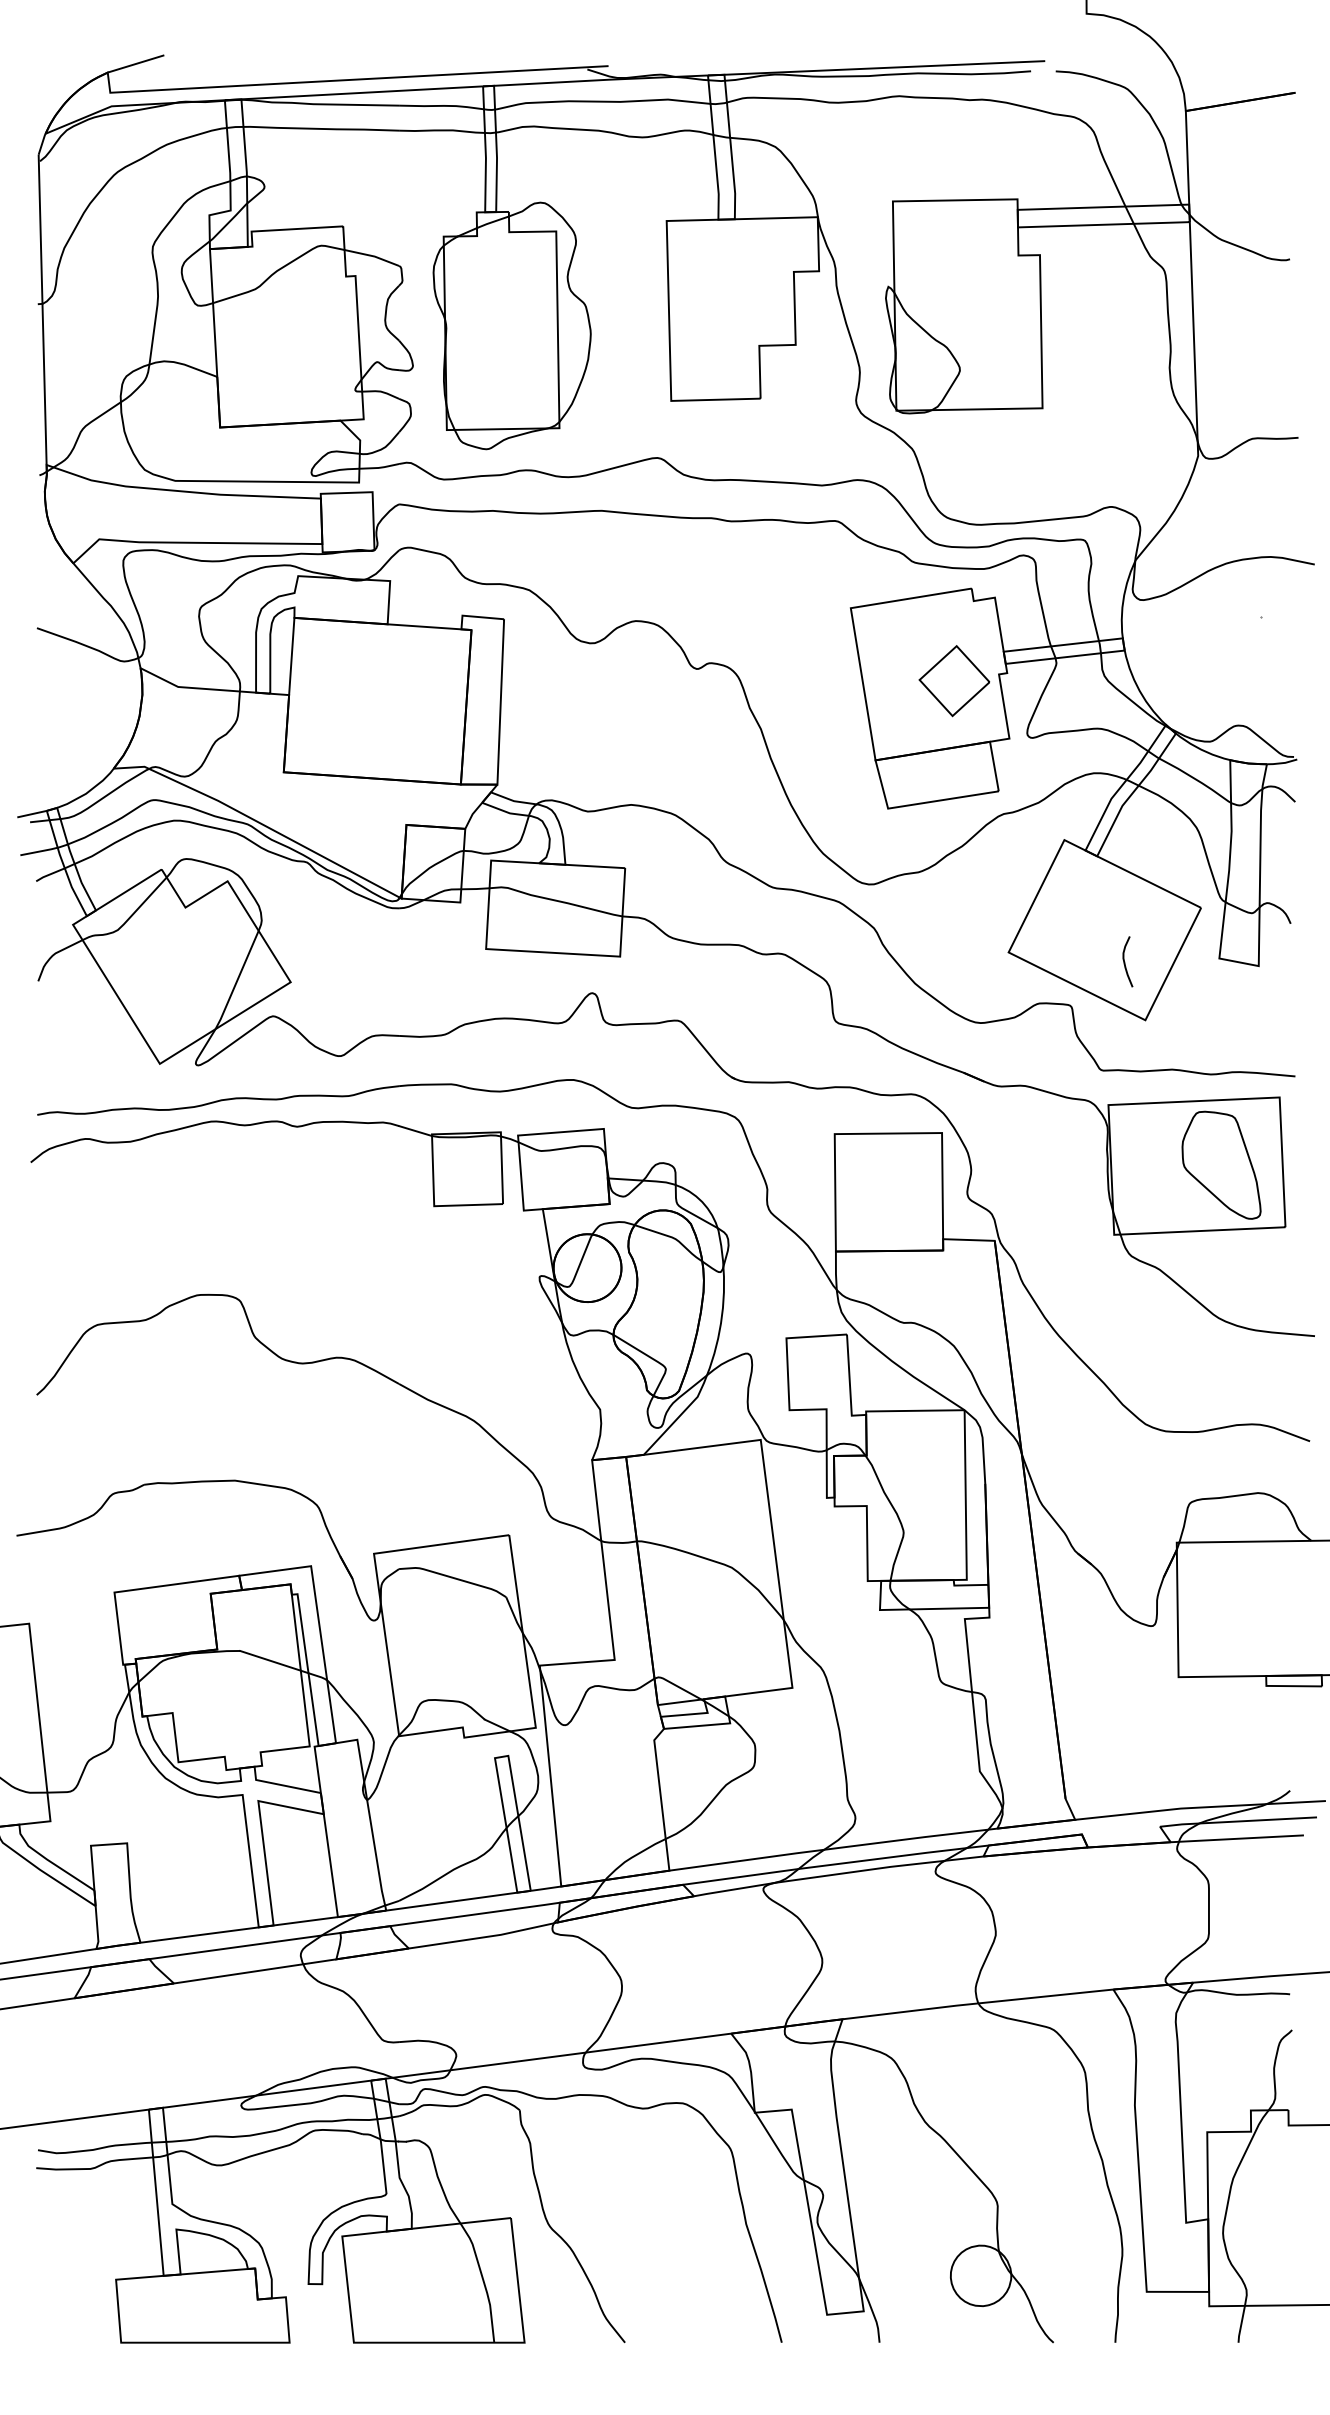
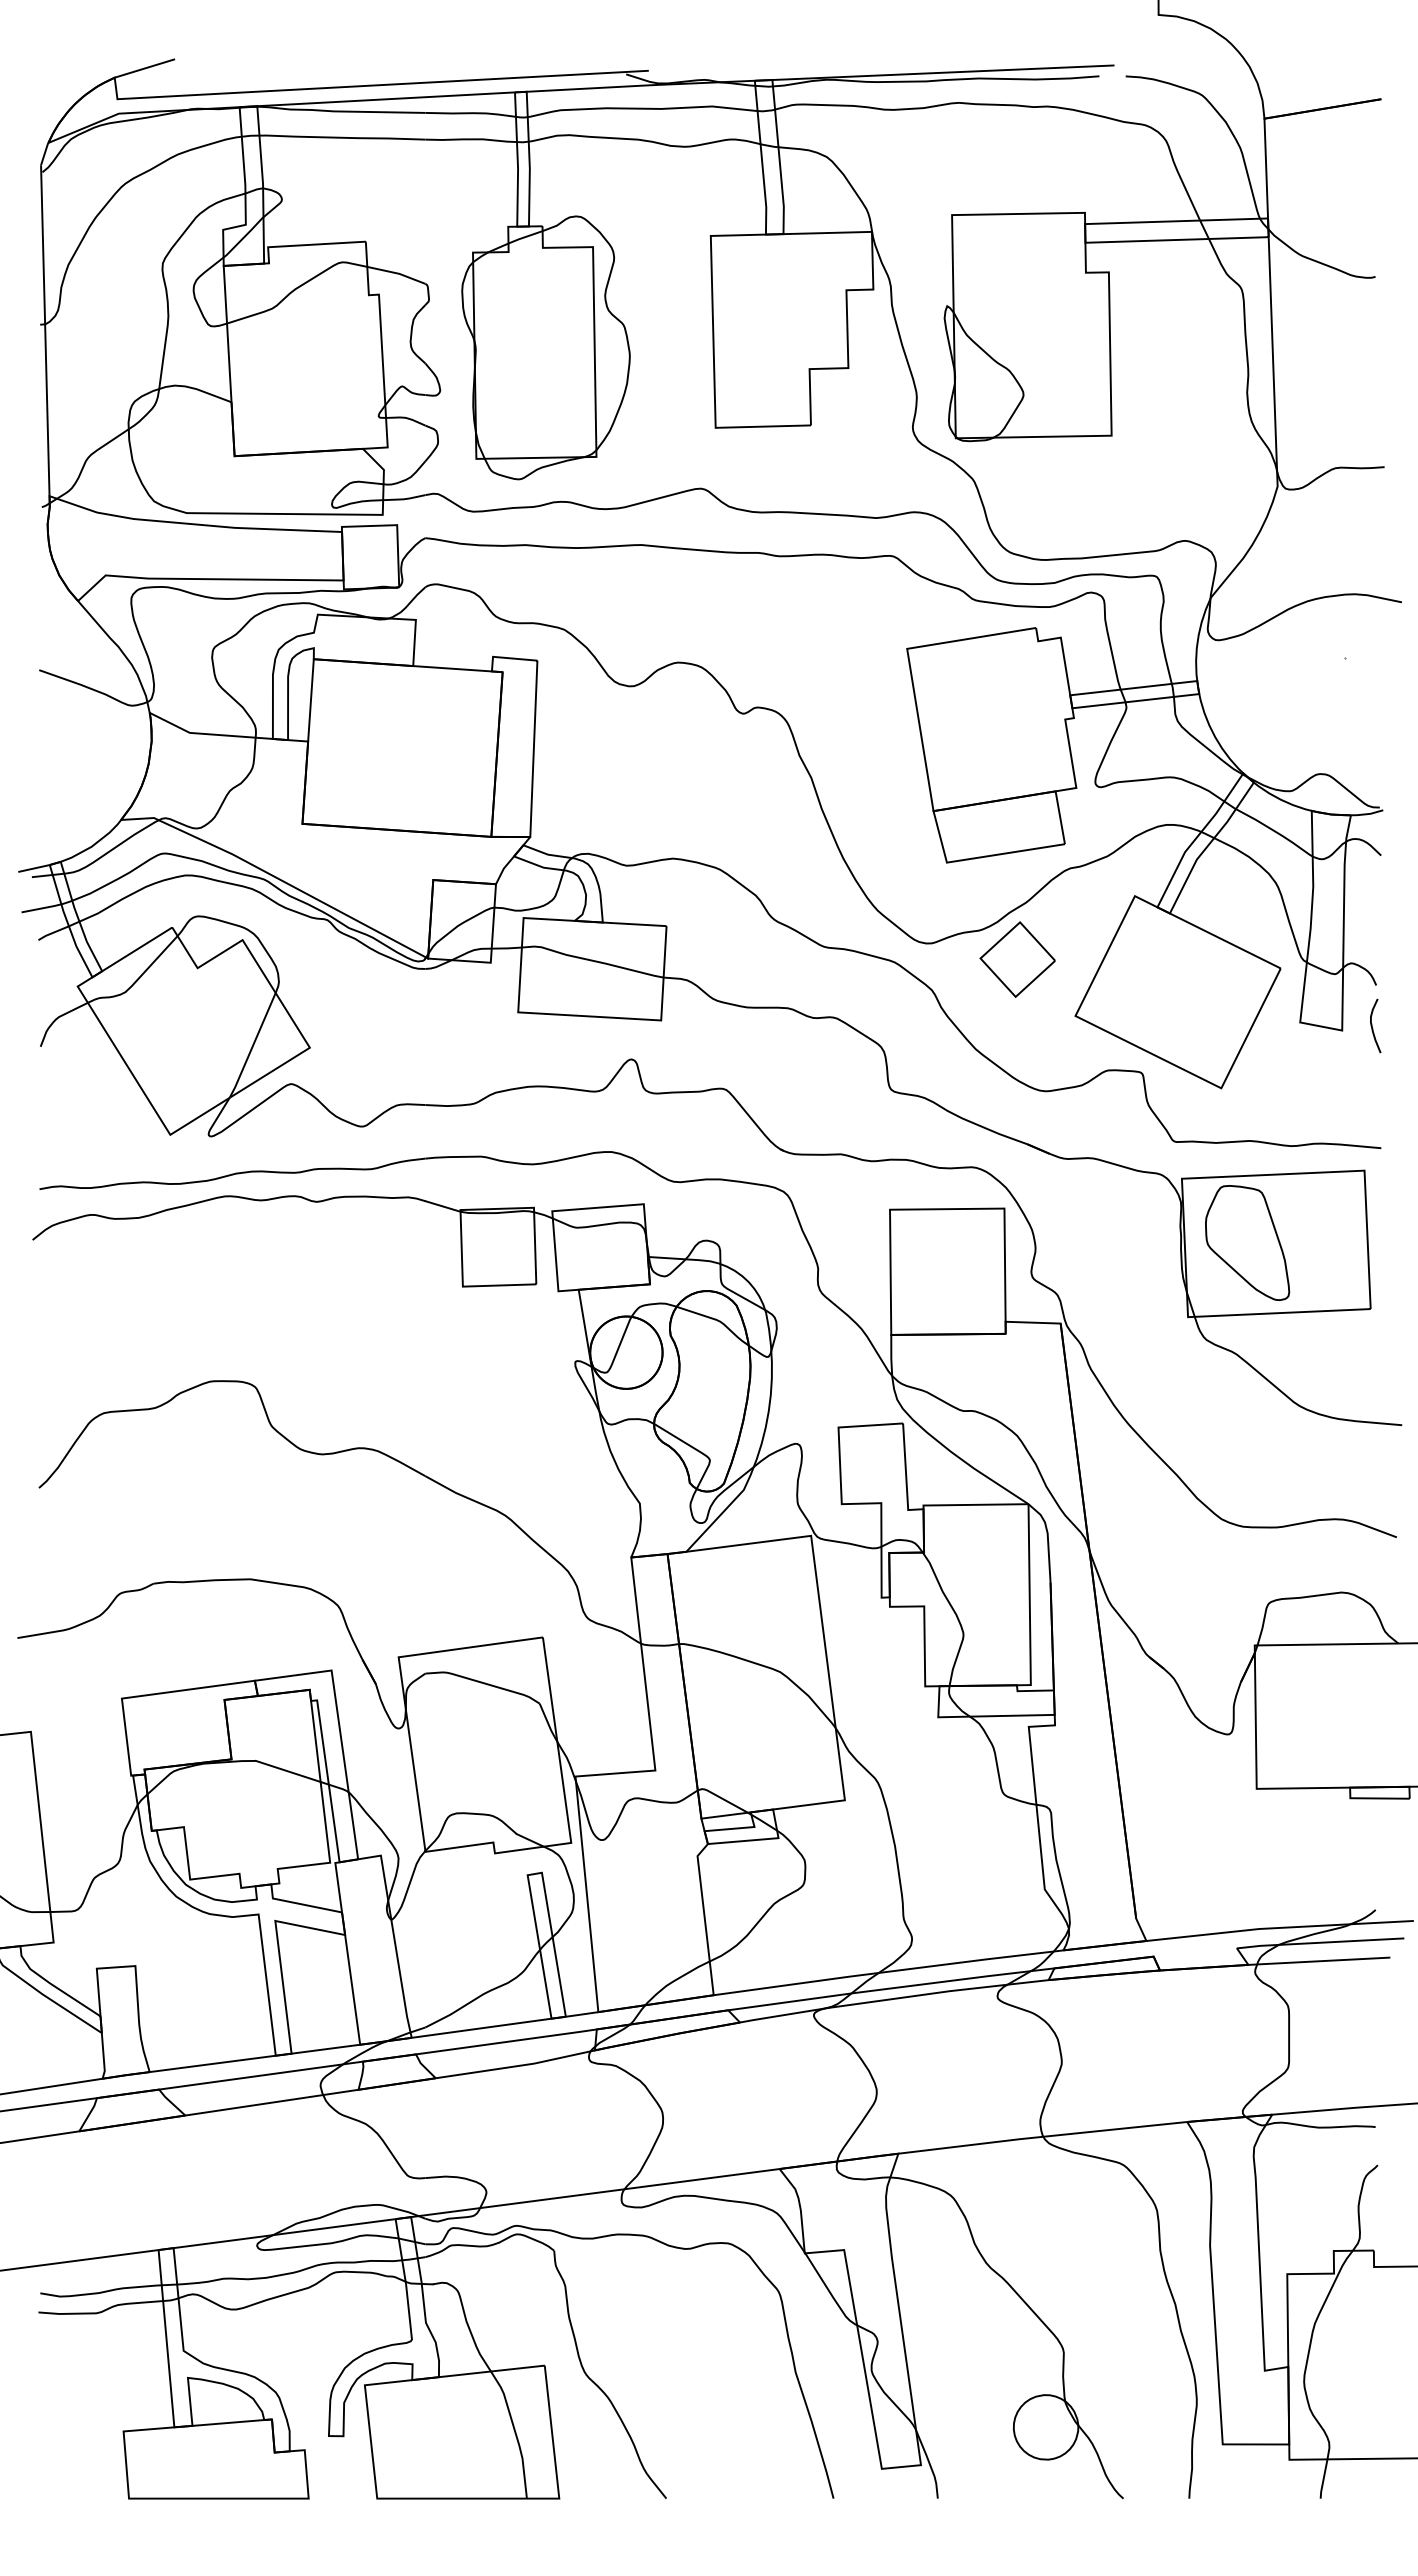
part: (954, 680) -> (1017, 959), moved
curve: (1124, 961) -> (1372, 1025), moved
part: (1221, 1164) -> (1247, 1242), moved

